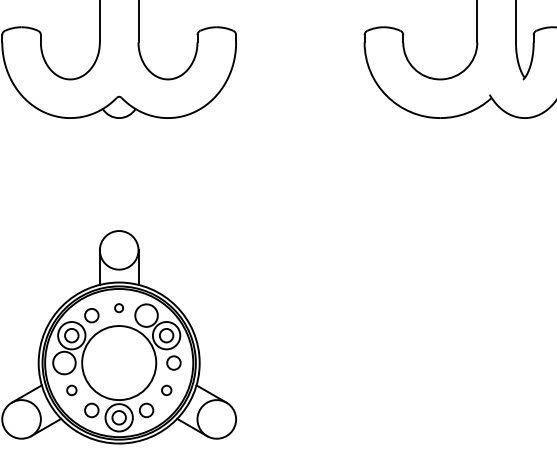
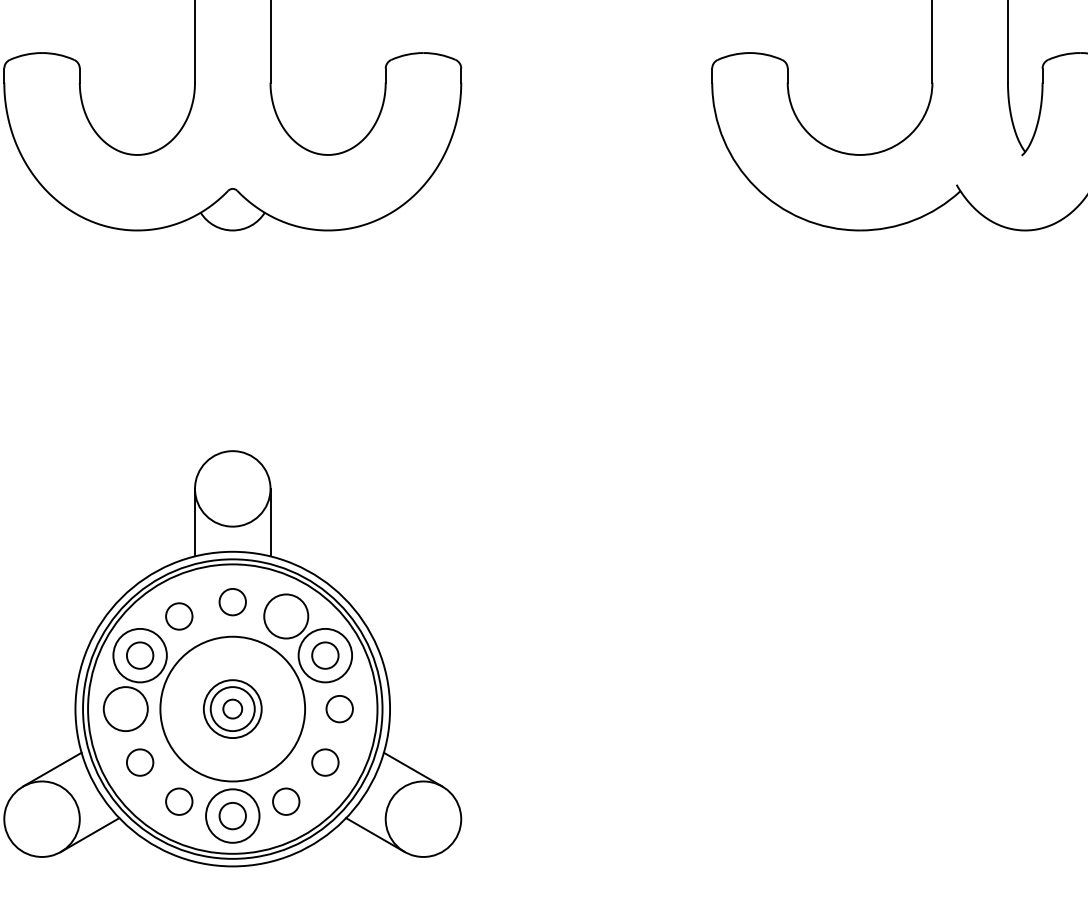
circle: (118, 307) -> (231, 600), size x1.67
part: (118, 362) -> (231, 708), added
circle: (71, 390) -> (139, 762), size x1.43
circle: (166, 390) -> (325, 762), size x1.43

